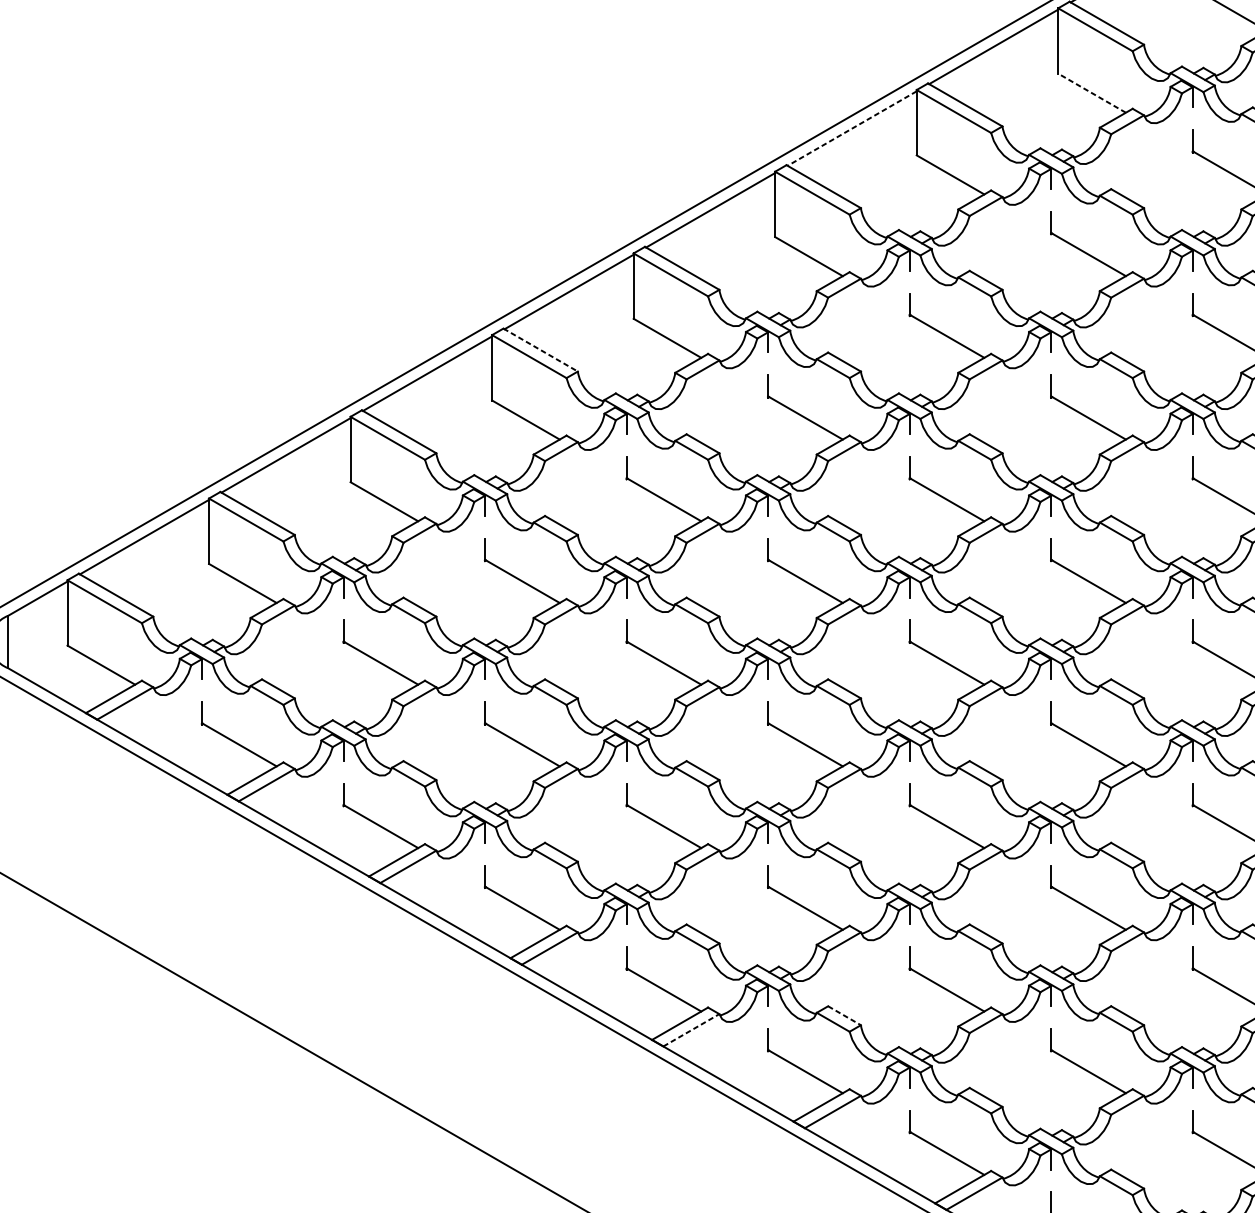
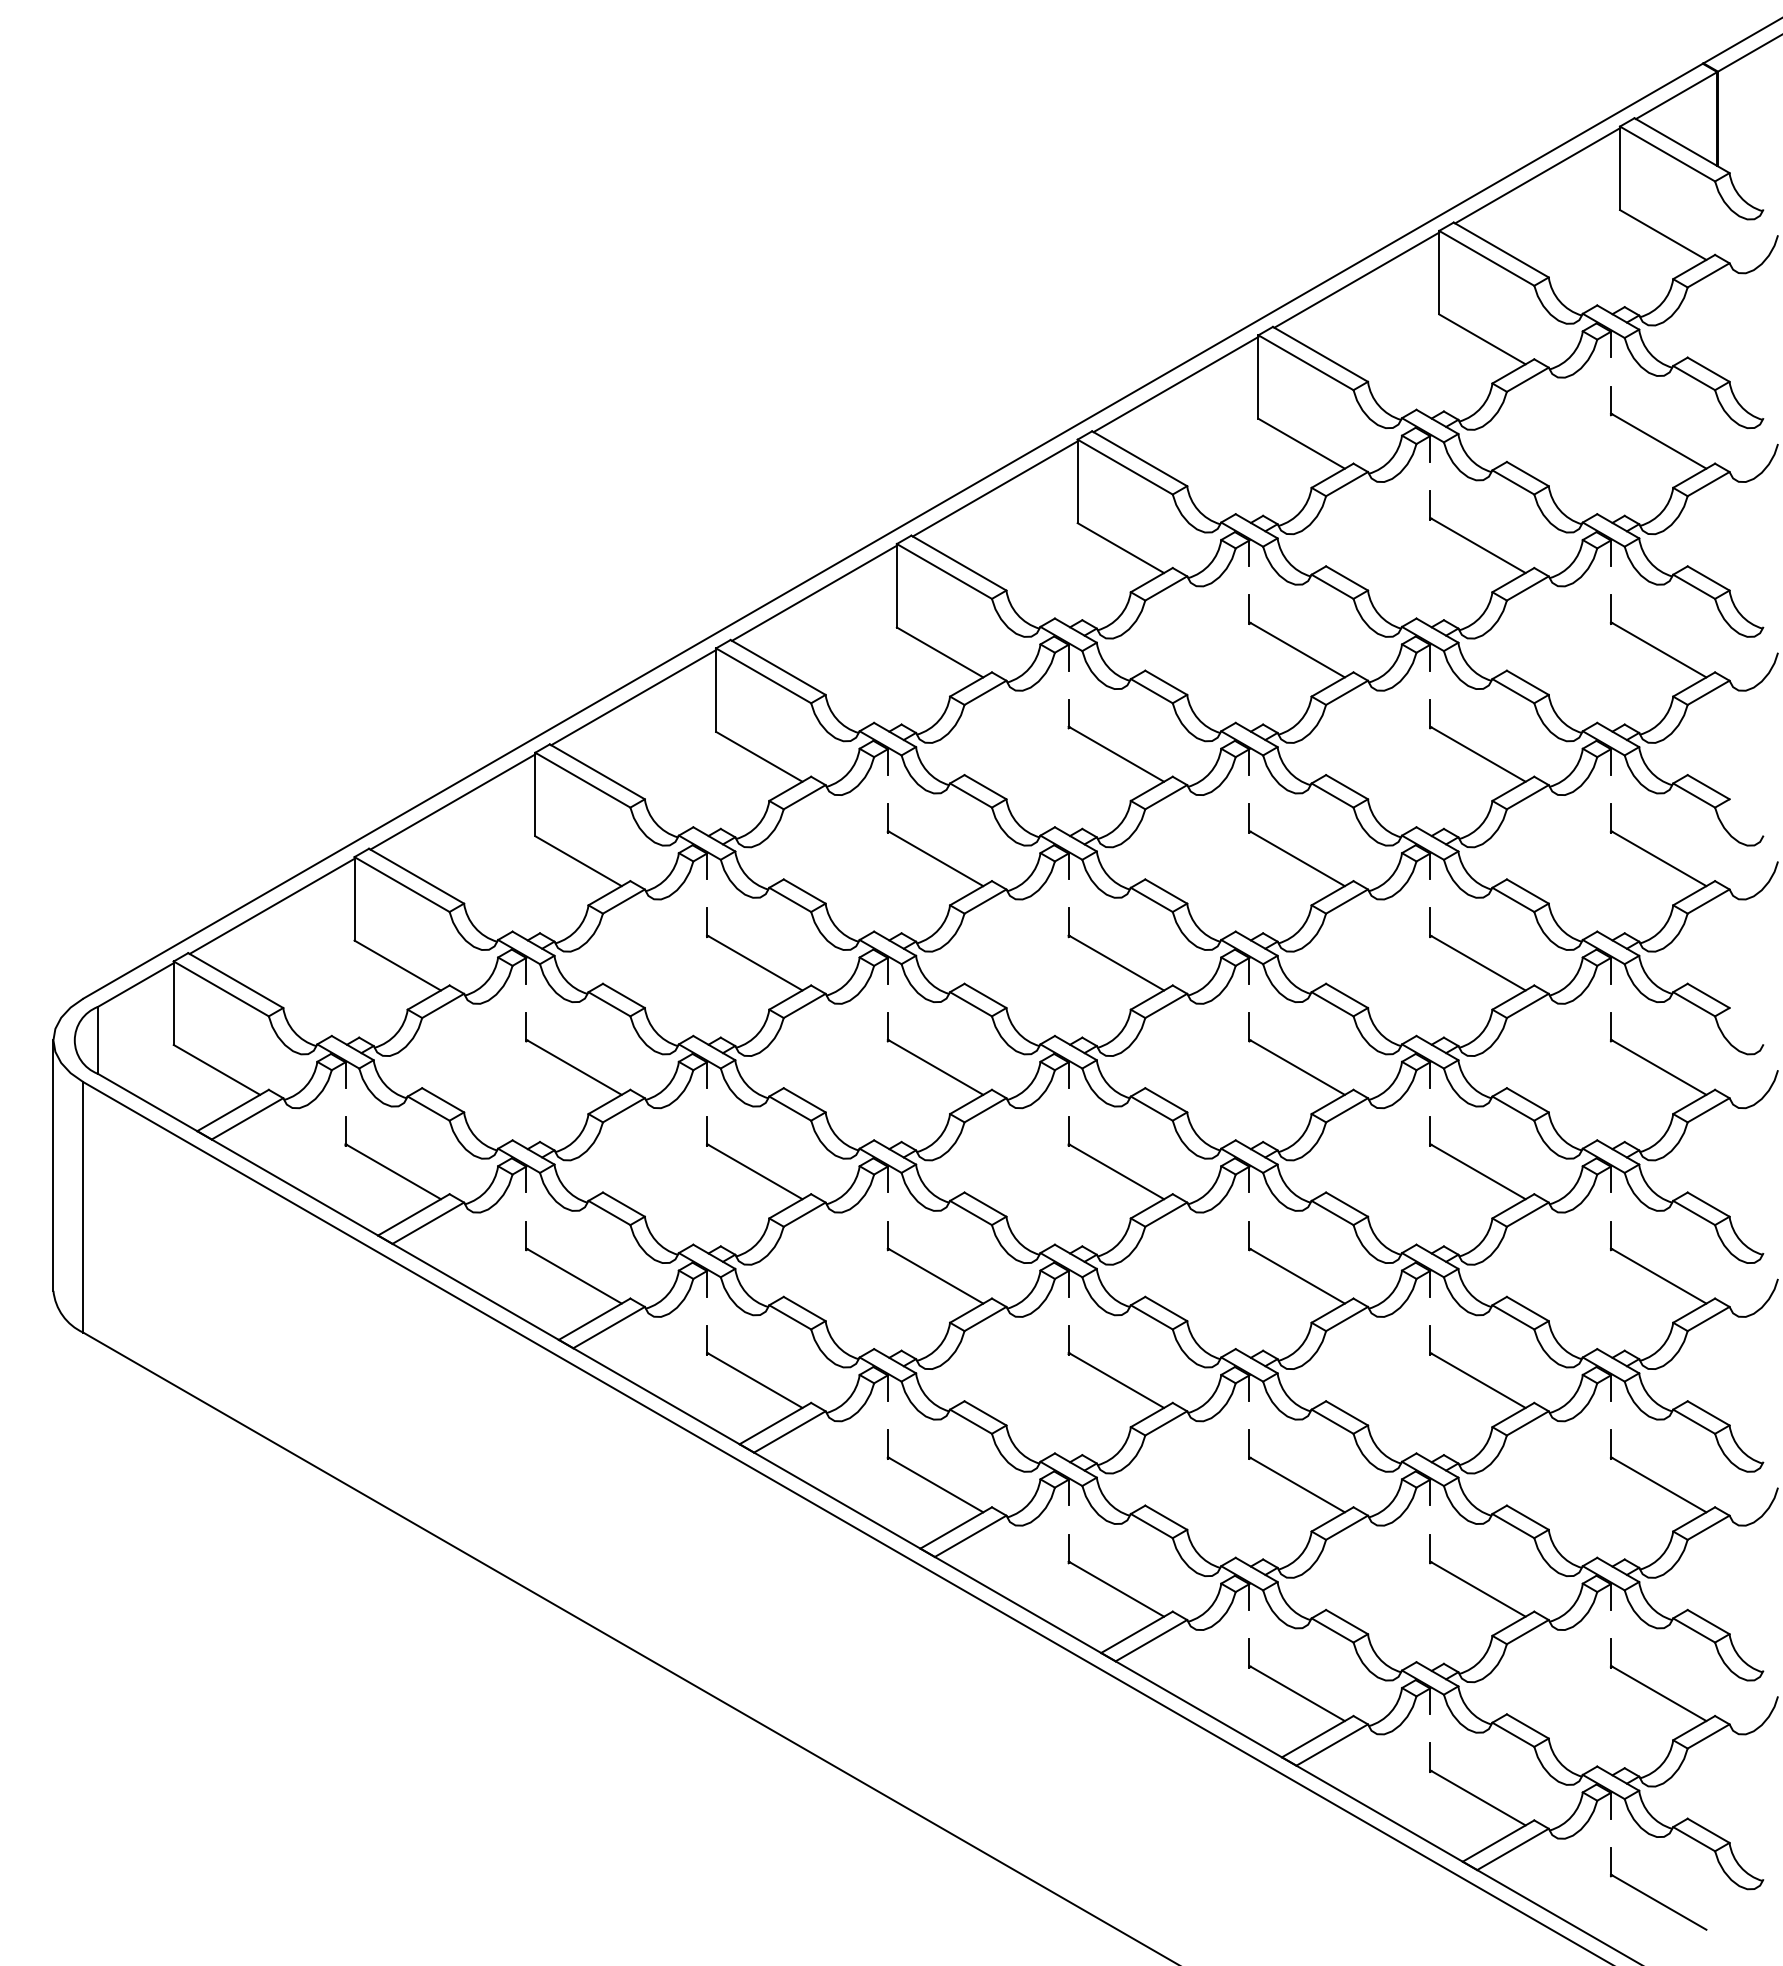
line: (1092, 93) -> (1482, 339), dashed -> solid
line: (851, 128) -> (1175, 384), dashed -> solid
line: (540, 350) -> (778, 667), dashed -> solid
line: (844, 1015) -> (1166, 1517), dashed -> solid
line: (692, 1030) -> (971, 1536), dashed -> solid

